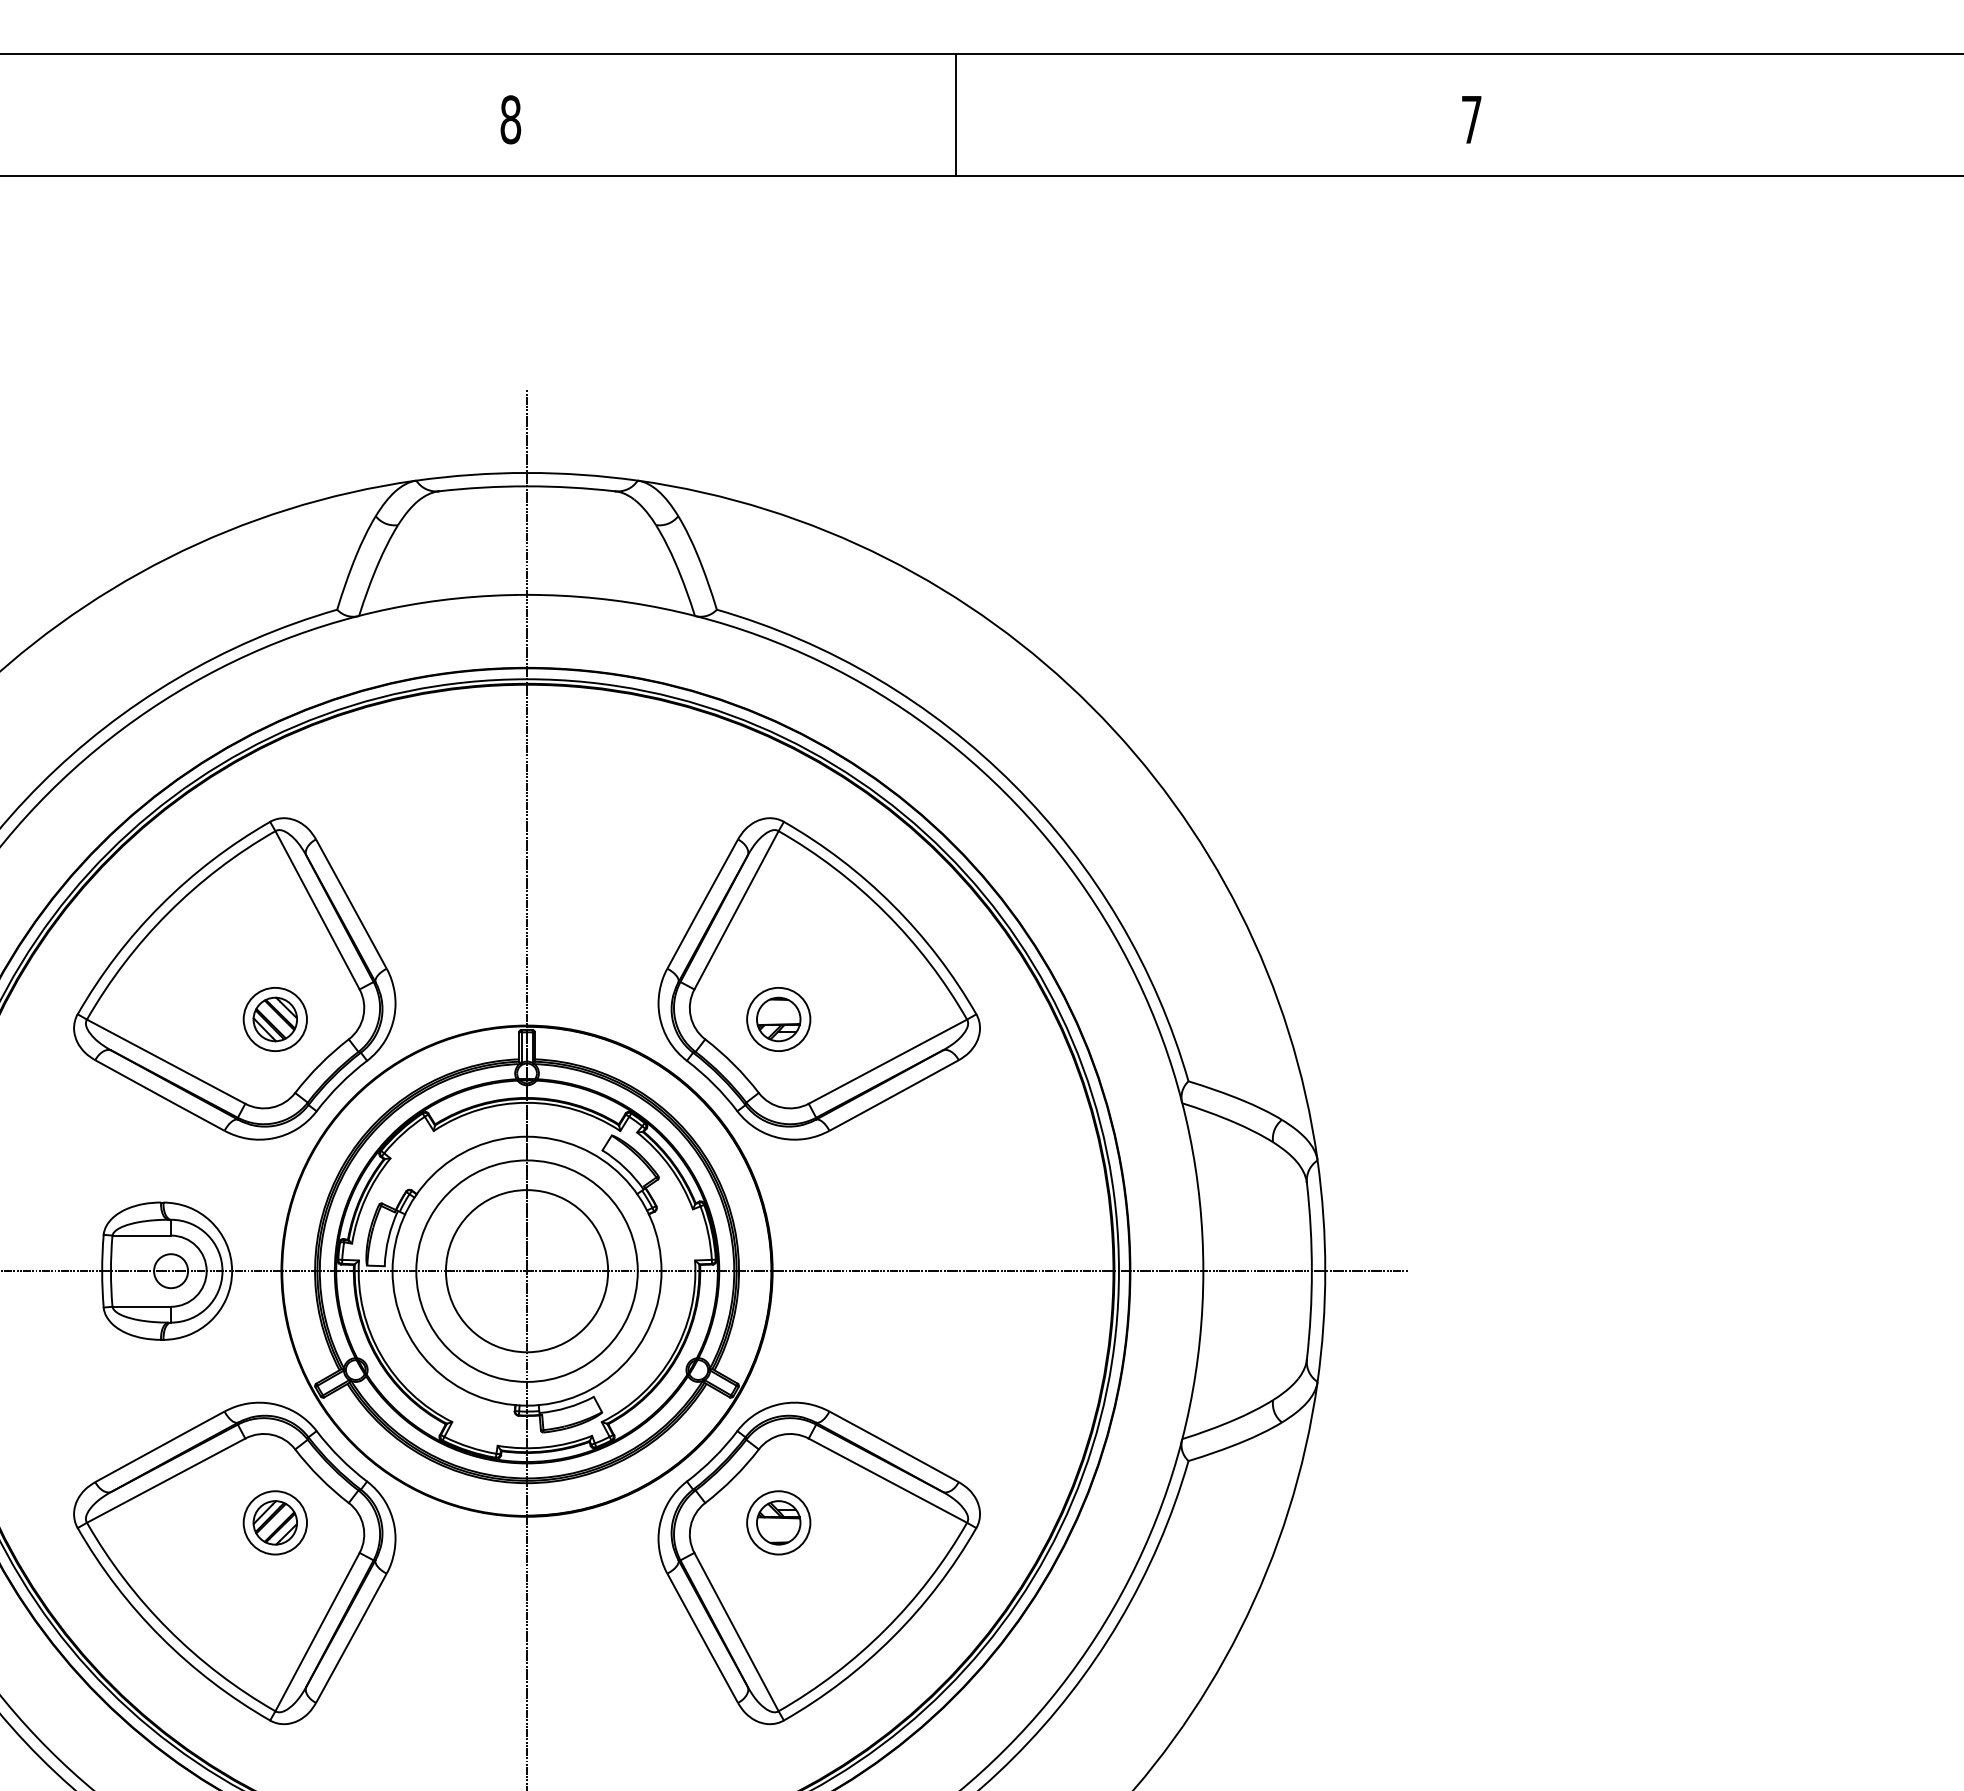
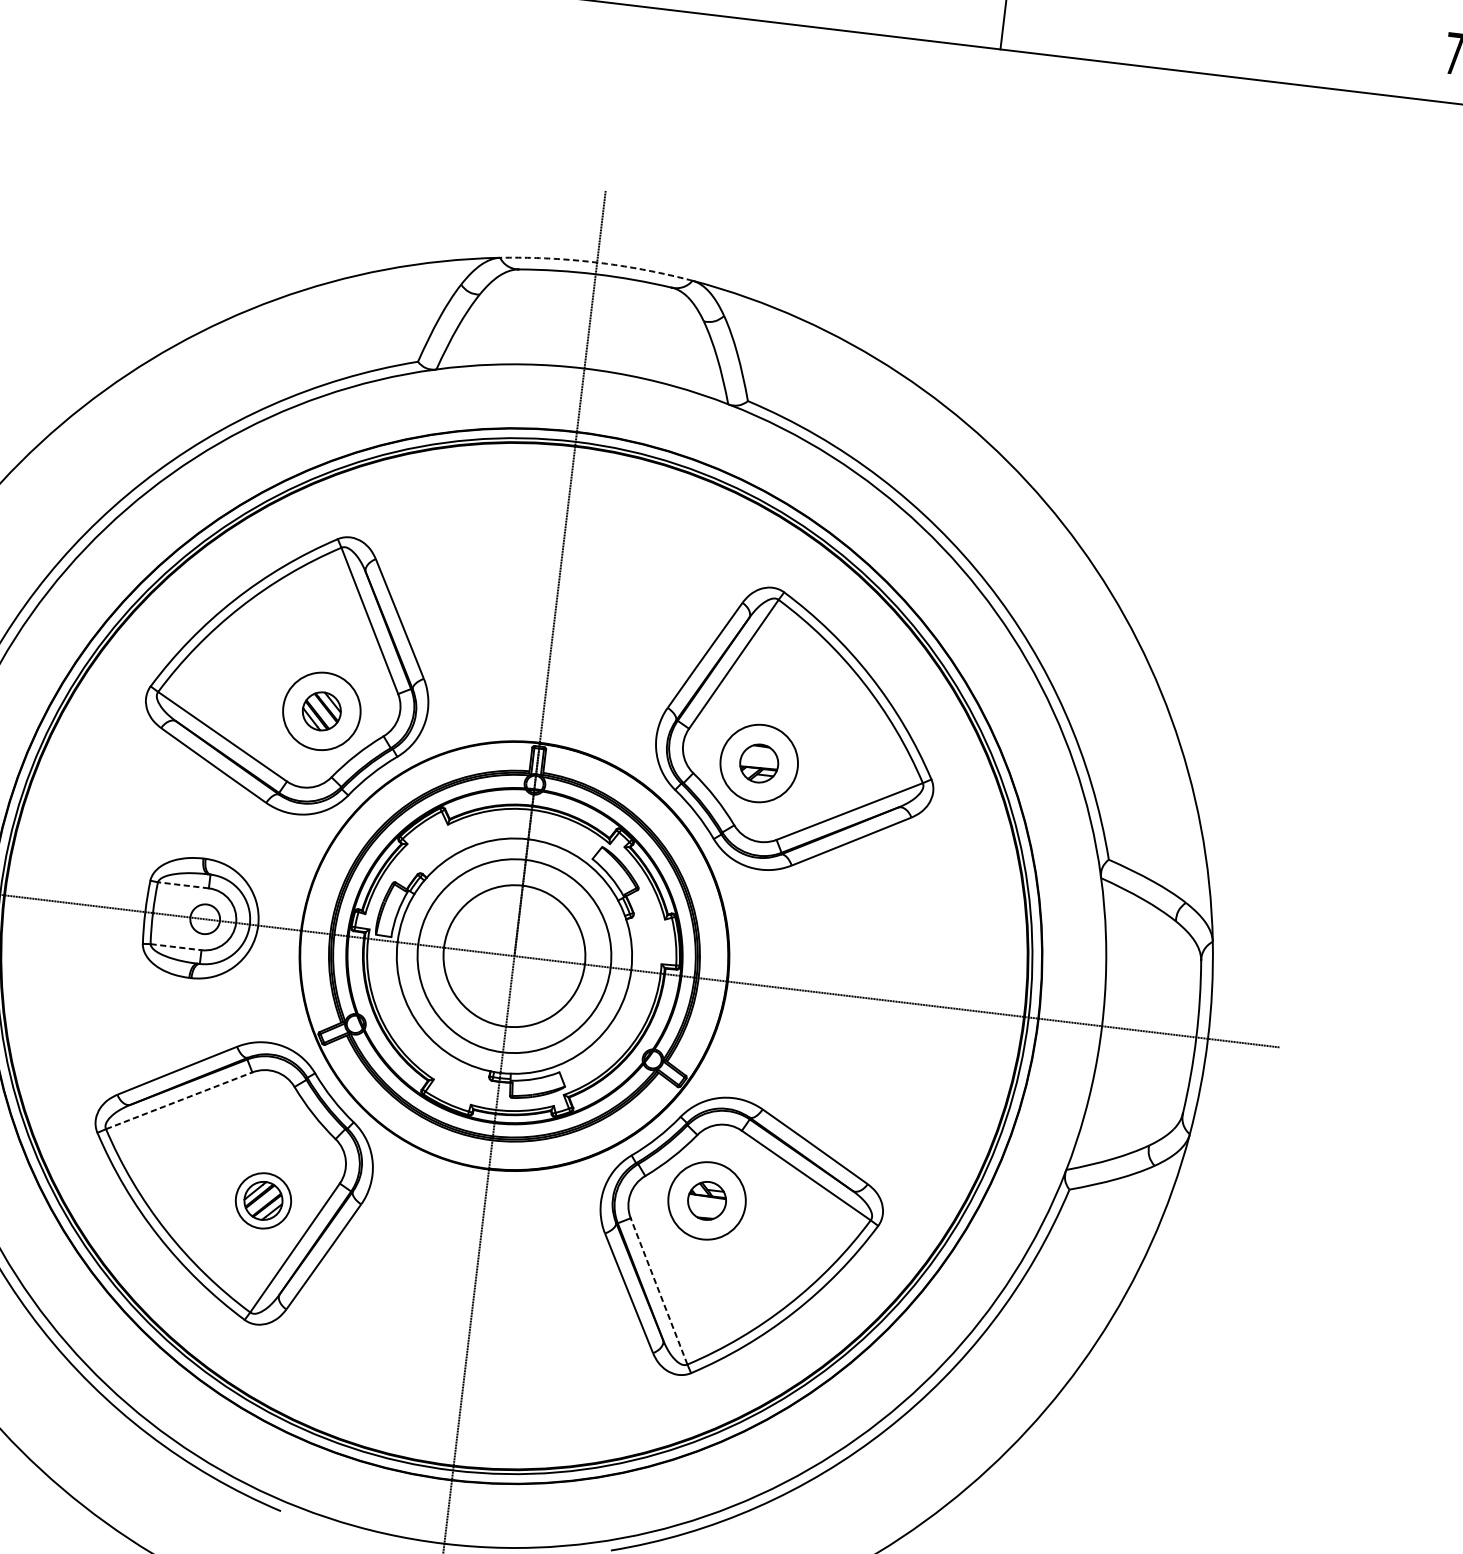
arc: (527, 472) -> (597, 262), solid -> dashed
circle: (274, 1019) -> (321, 711), size x1.4
circle: (778, 1019) -> (759, 763), size x1.4
line: (141, 1235) -> (183, 885), solid -> dashed
line: (142, 1306) -> (176, 946), solid -> dashed
line: (166, 1480) -> (179, 1100), solid -> dashed
part: (274, 1522) -> (262, 1200), moved
circle: (778, 1522) -> (706, 1200), size x1.4
line: (736, 1632) -> (659, 1291), solid -> dashed

